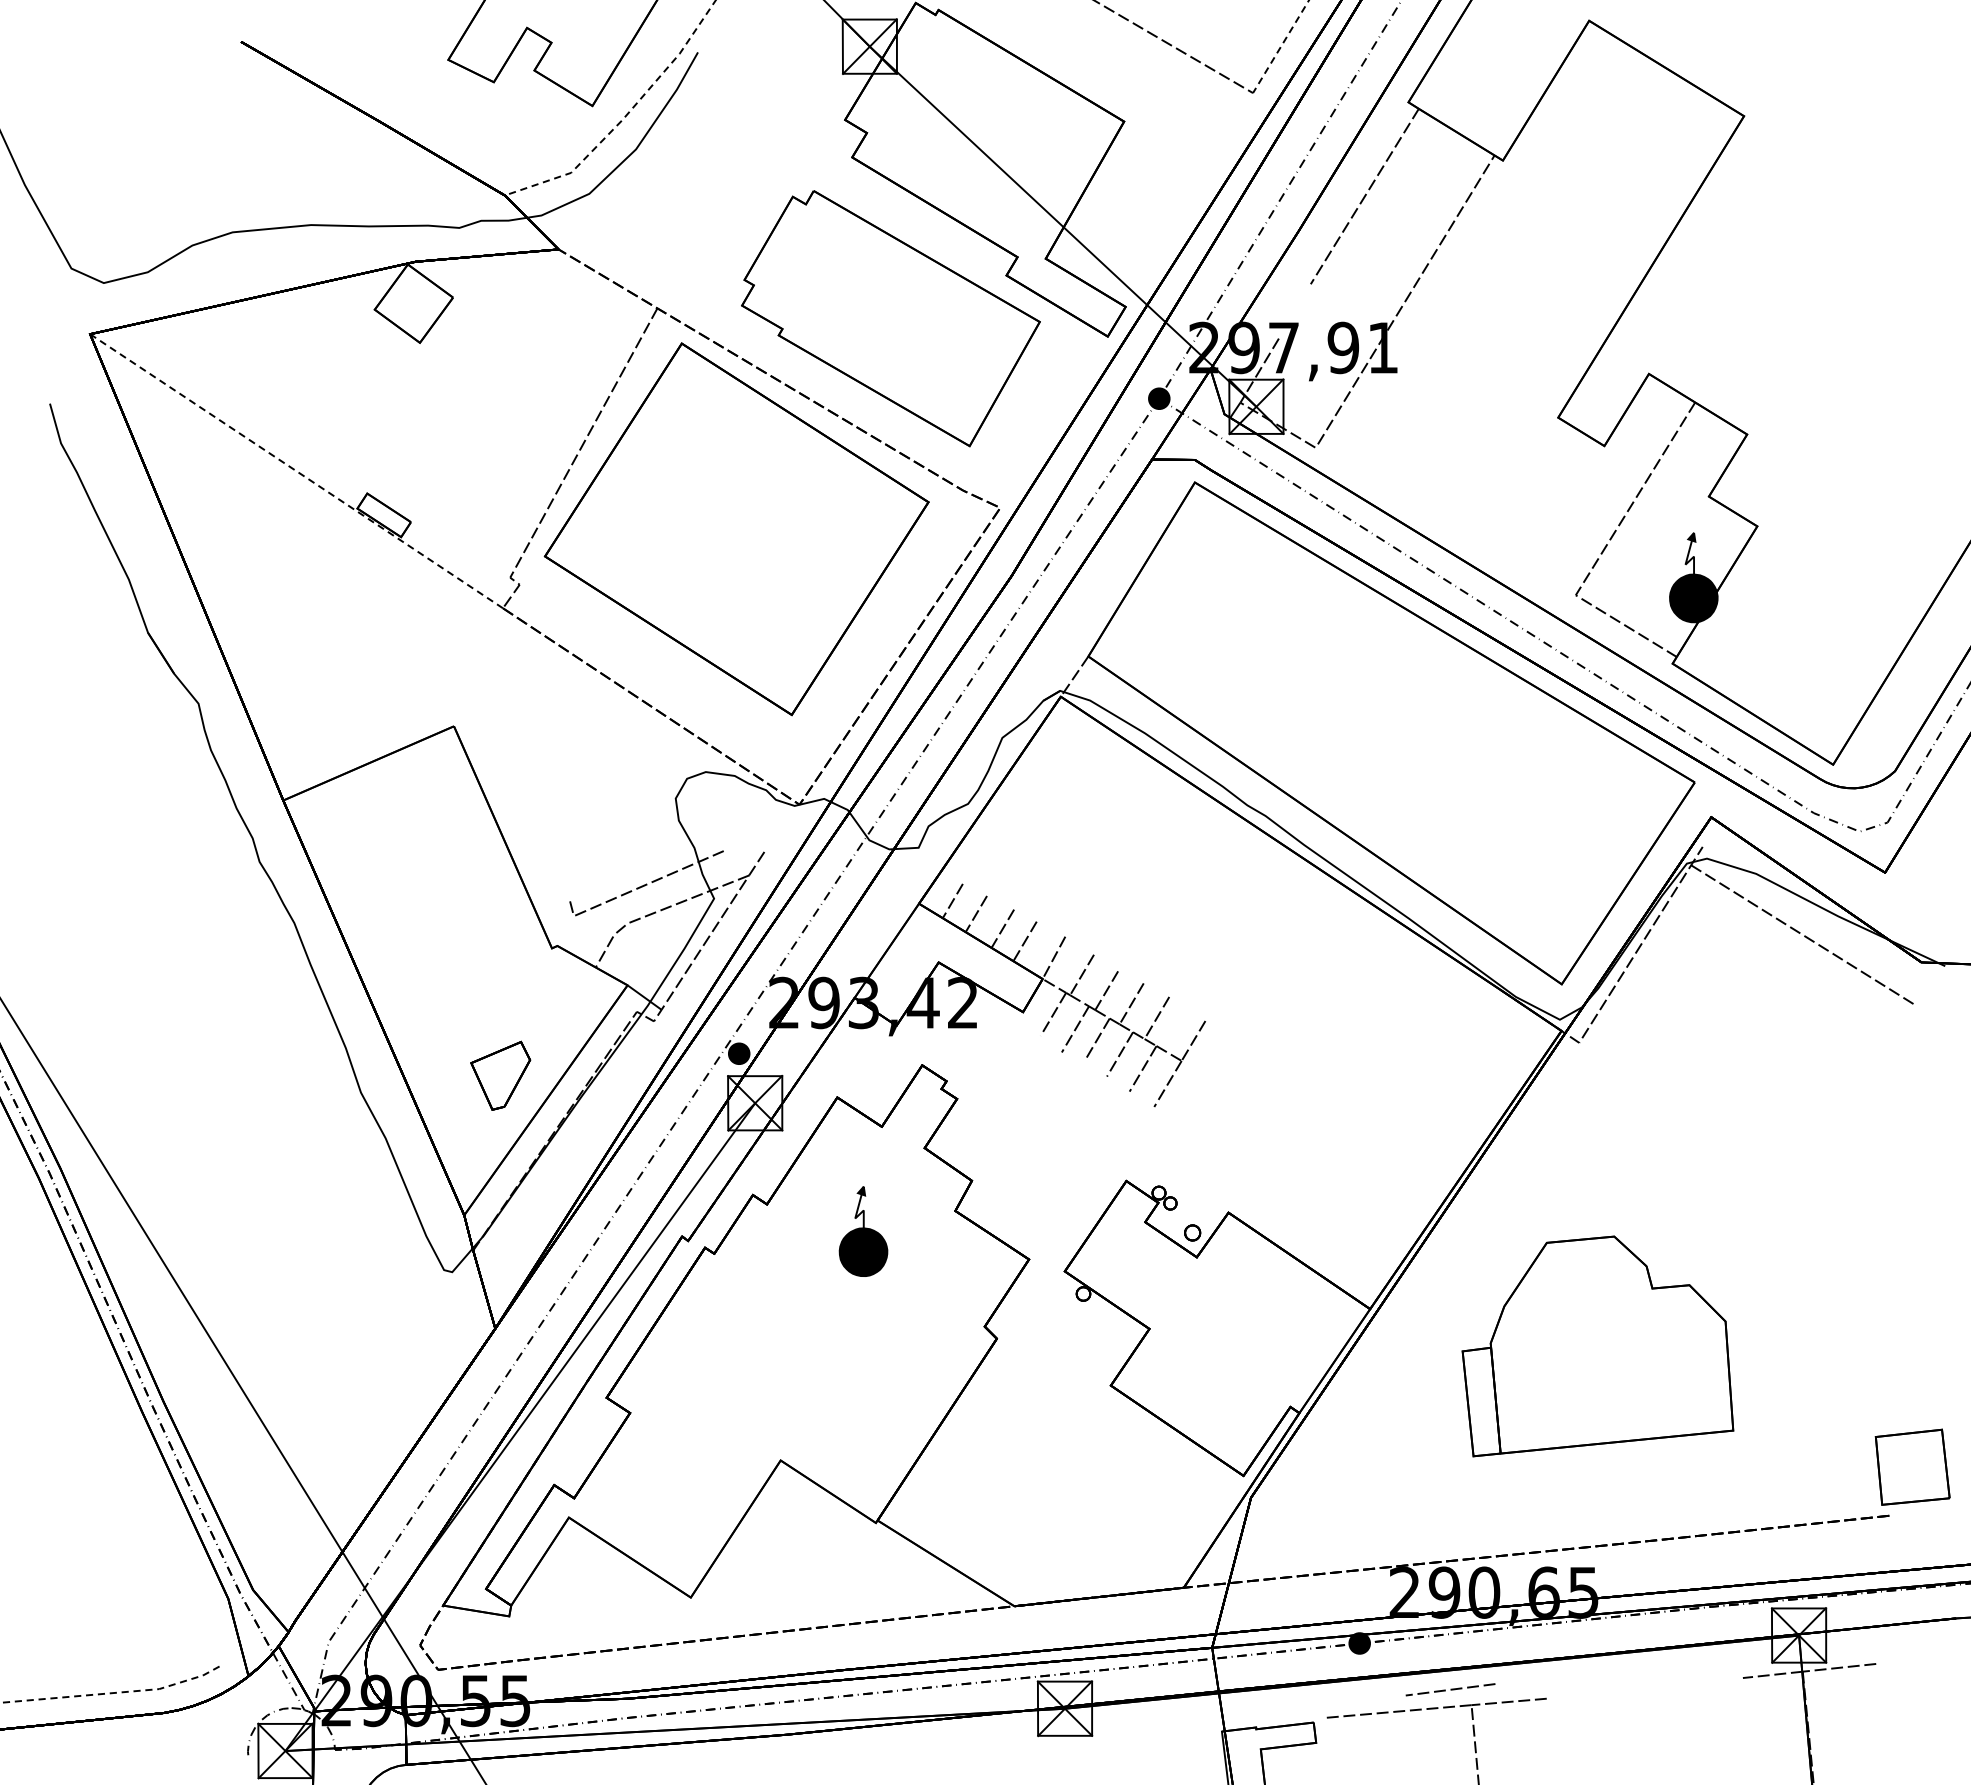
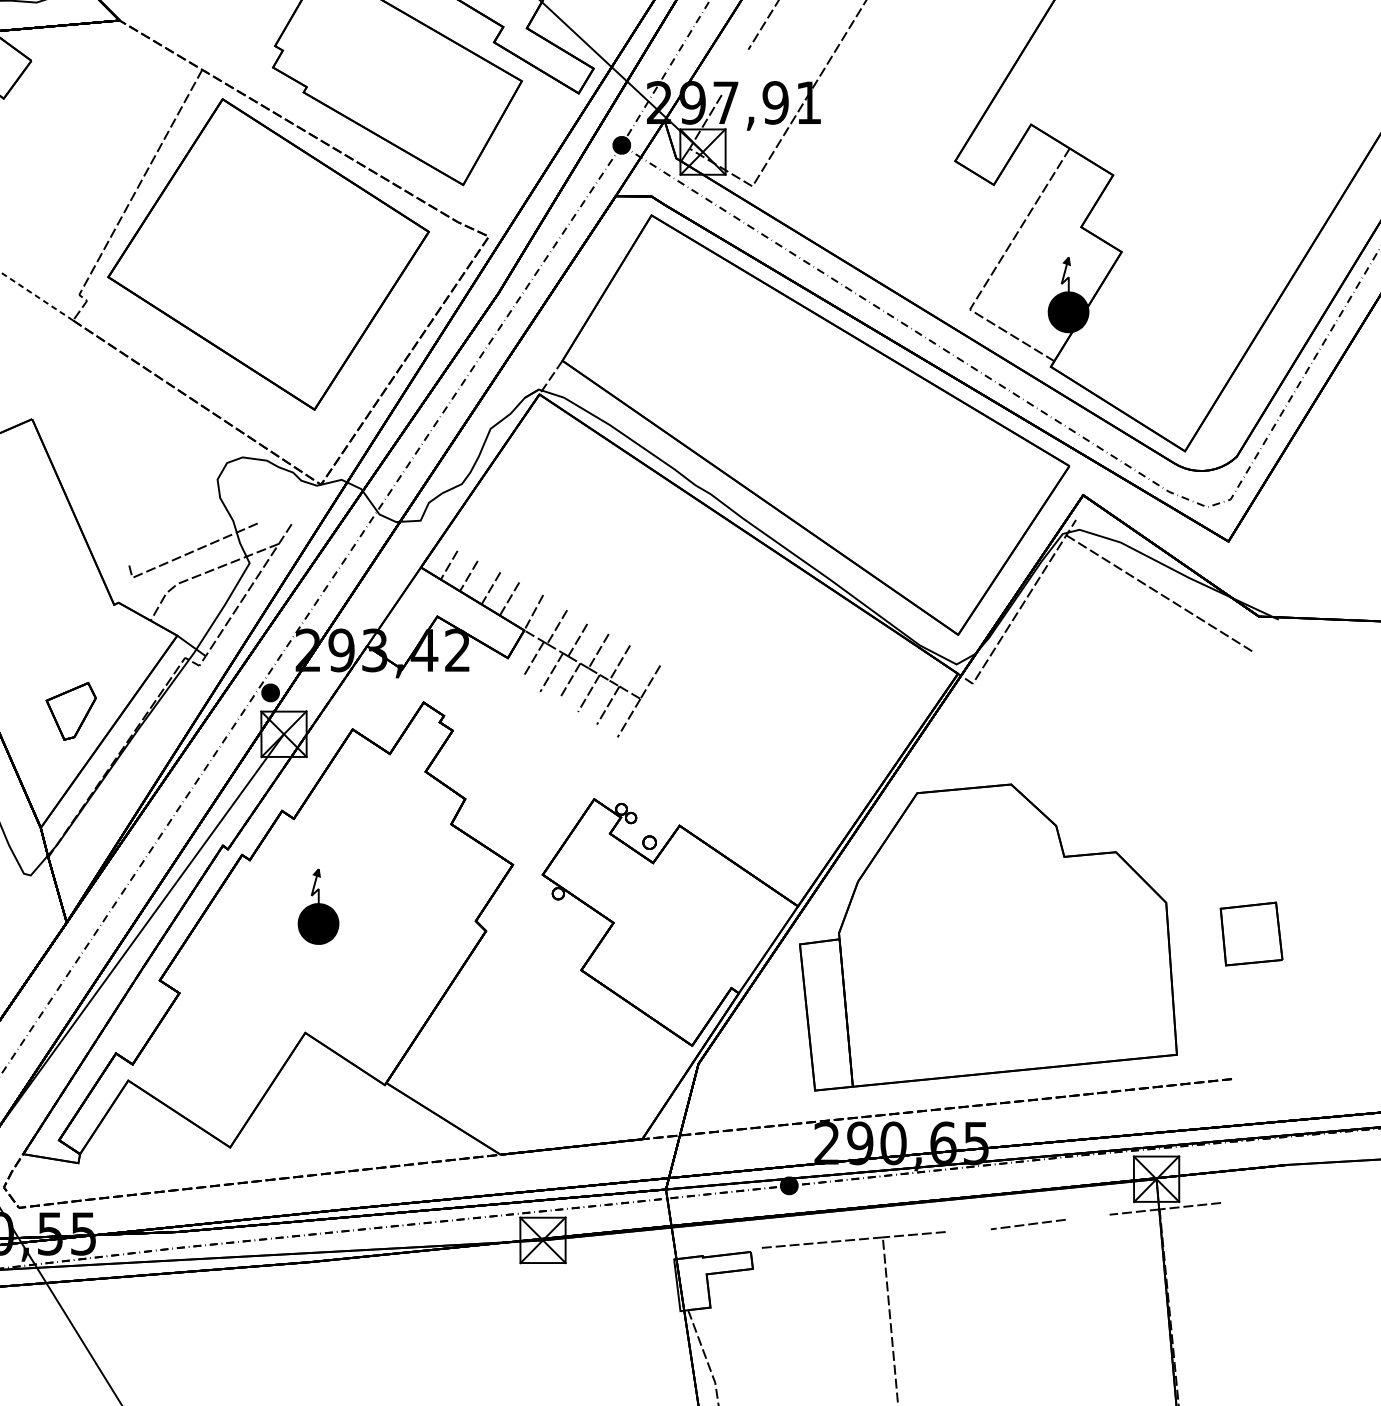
part: (863, 1231) -> (318, 906), moved
part: (1597, 1346) -> (988, 937), size x1.67
part: (1912, 1466) -> (1251, 933), moved
line: (1450, 1689) -> (1028, 1224), moved

